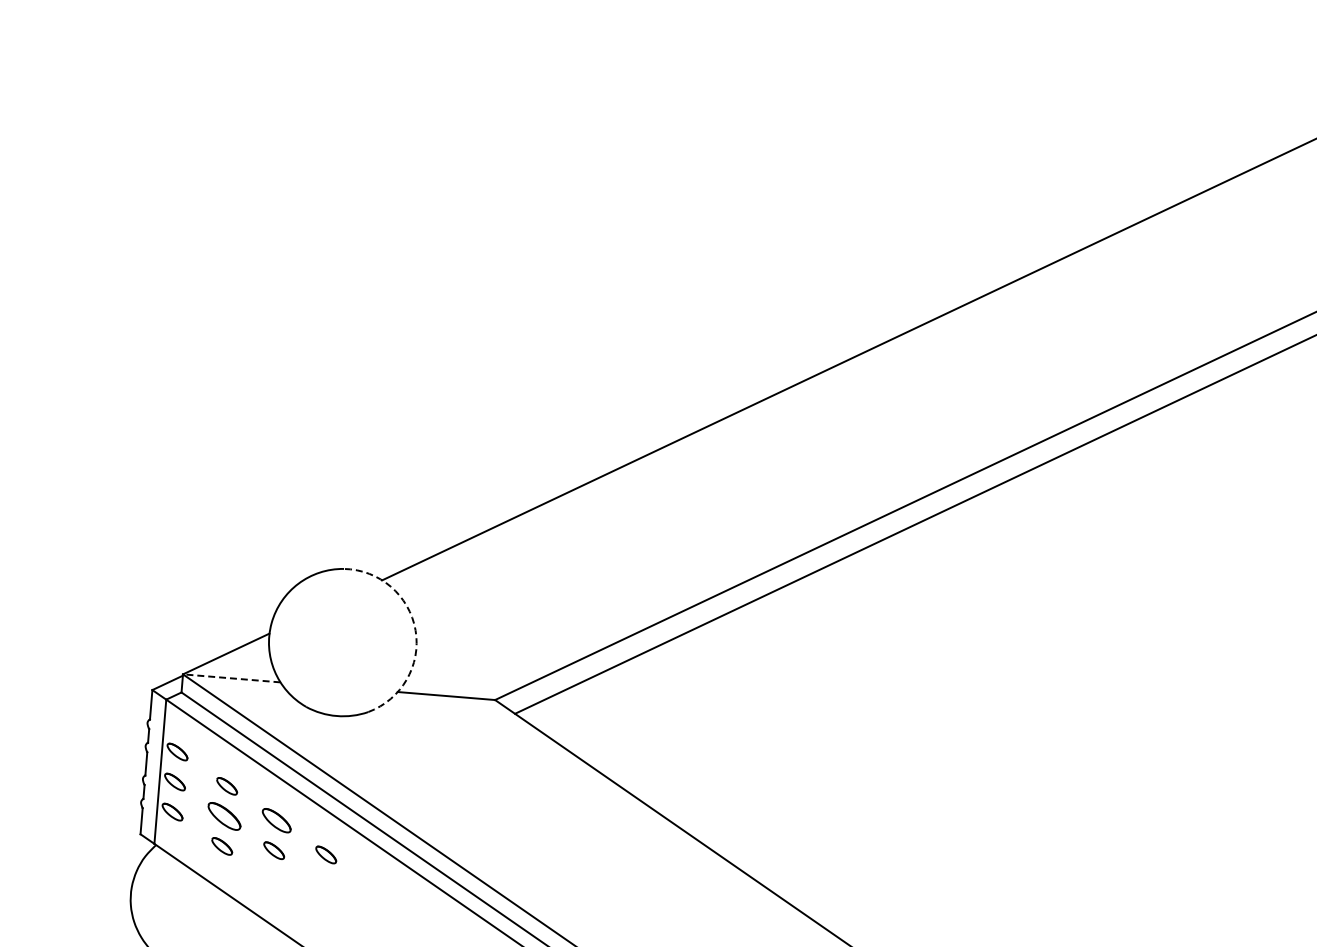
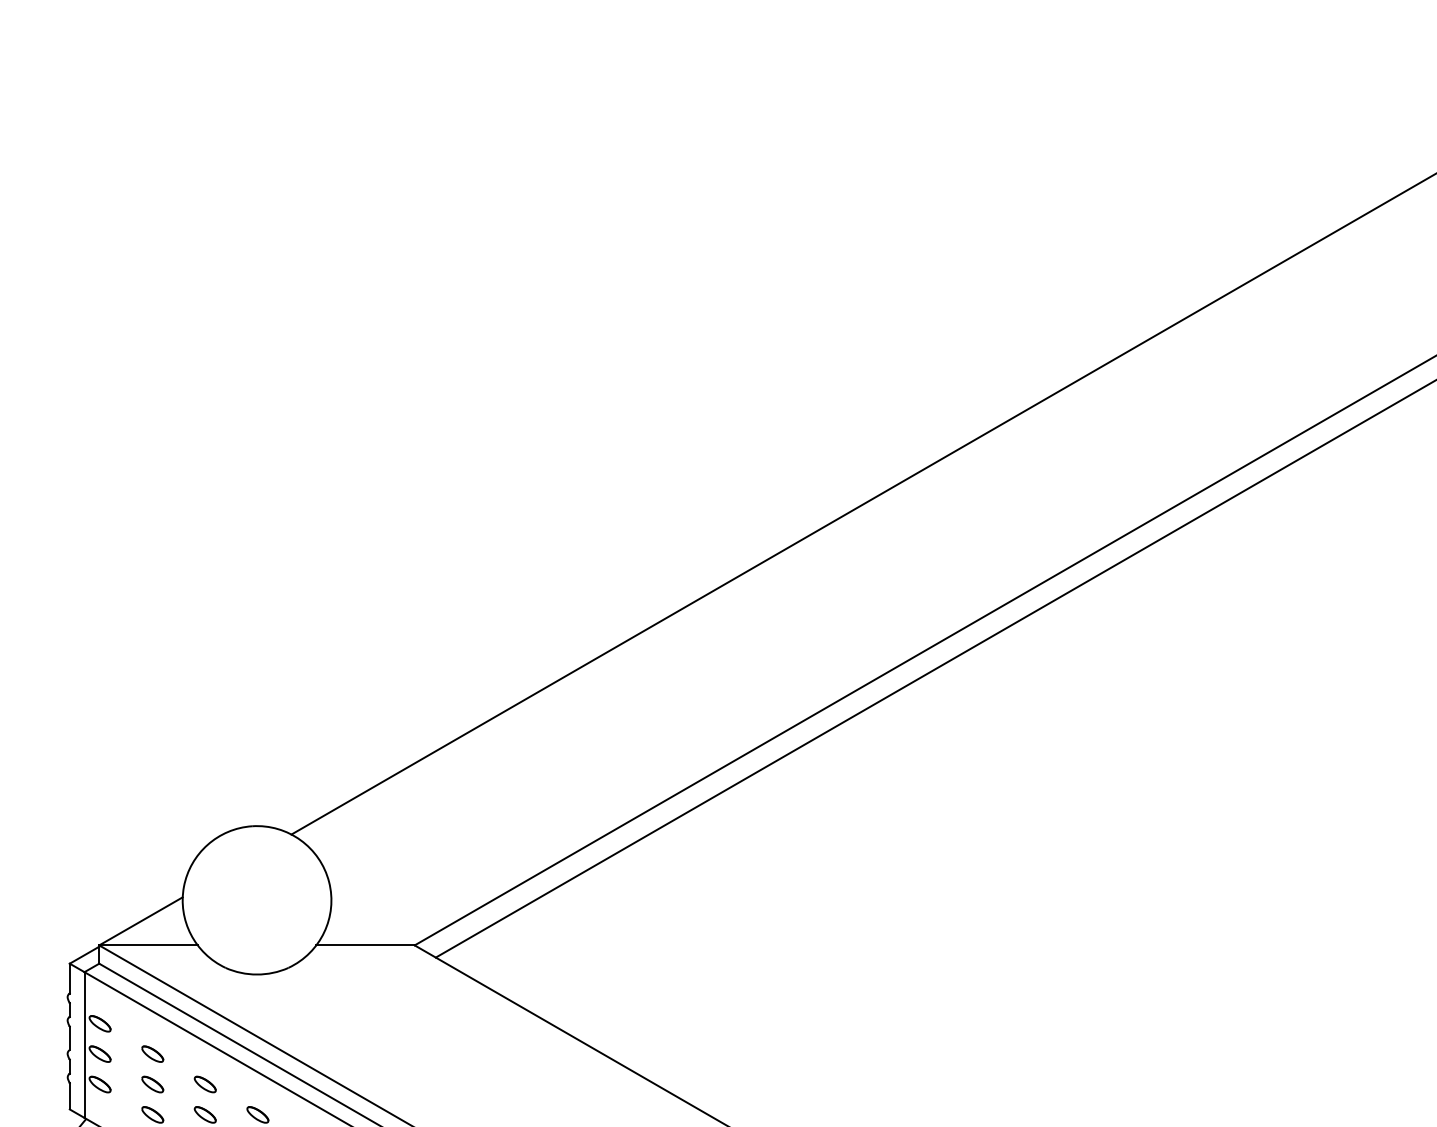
arc: (415, 630) -> (329, 882), dashed -> solid
line: (230, 678) -> (147, 945), dashed -> solid
part: (224, 816) -> (152, 1084), size x0.62
part: (275, 820) -> (204, 1084), size x0.71

